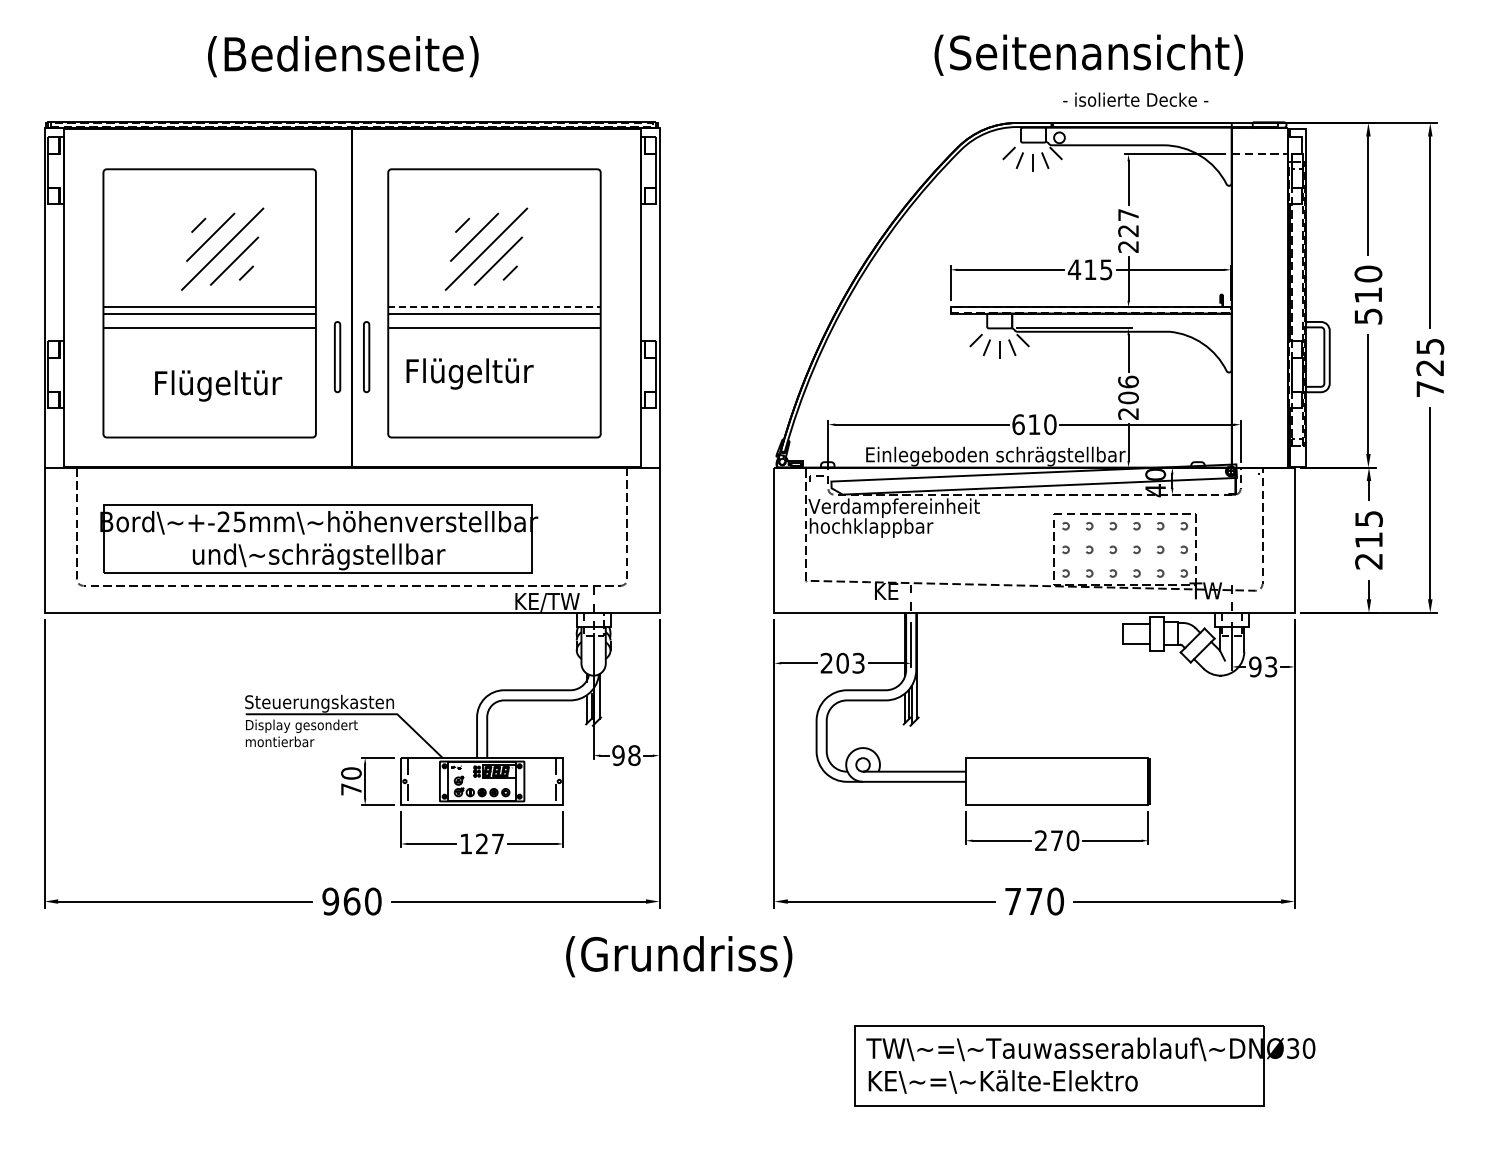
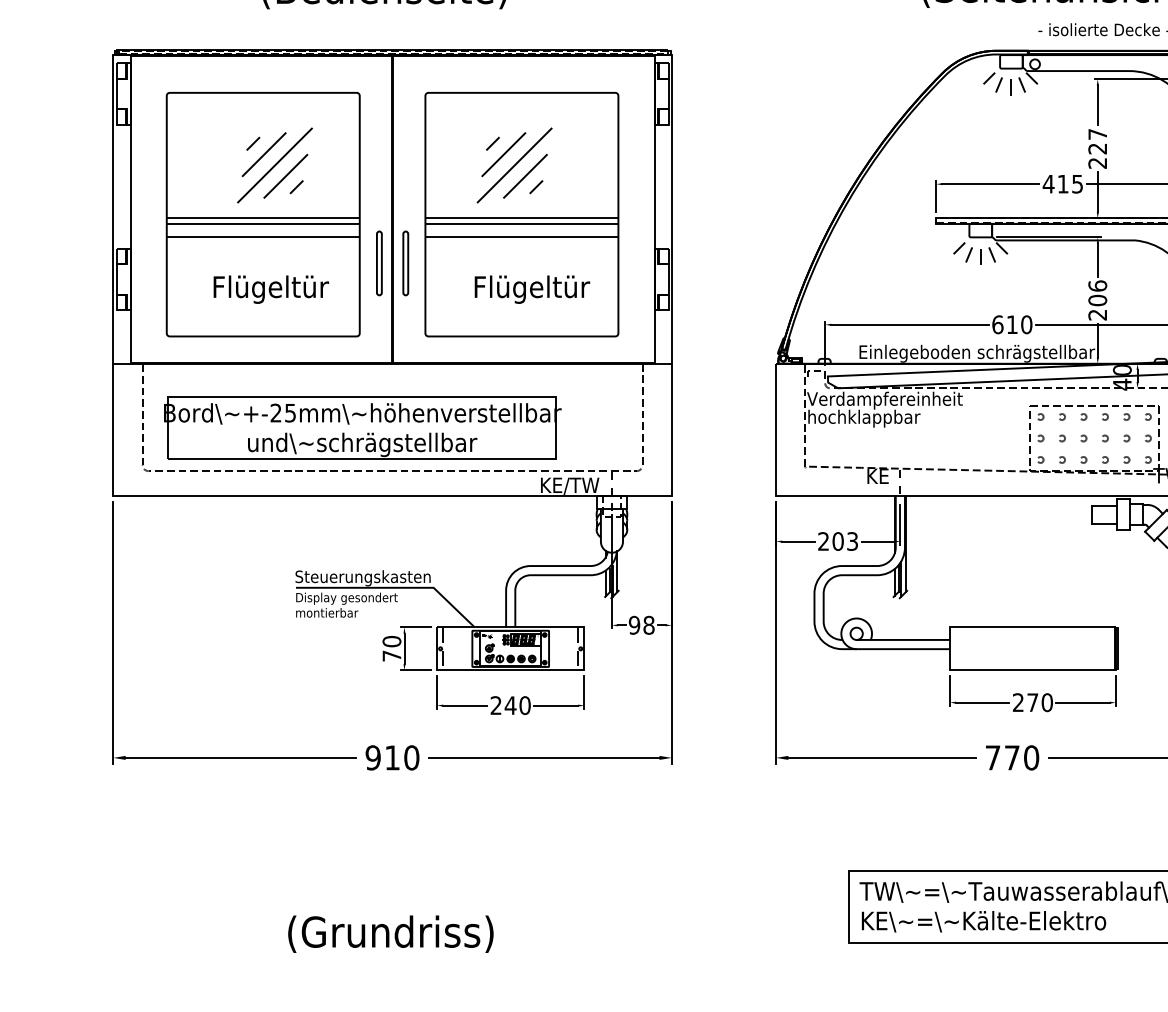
line: (494, 306) -> (521, 217), dashed -> solid
text: (469, 373) -> (531, 289), moved
text: (482, 843) -> (511, 705), 127 -> 240
text: (351, 901) -> (392, 757), 960 -> 910
text: (679, 956) -> (391, 934), moved

